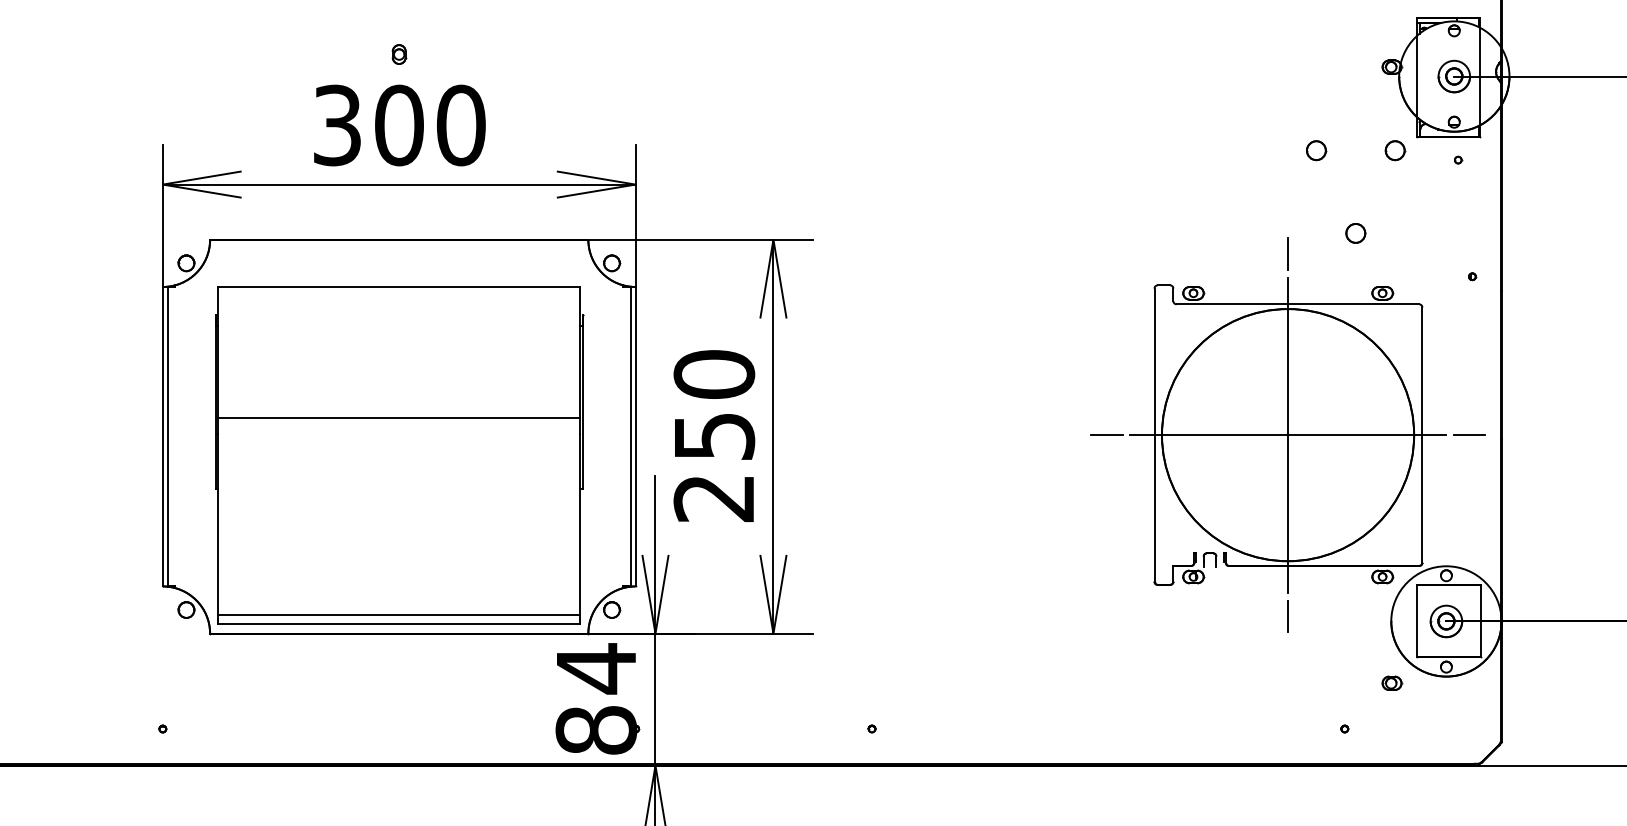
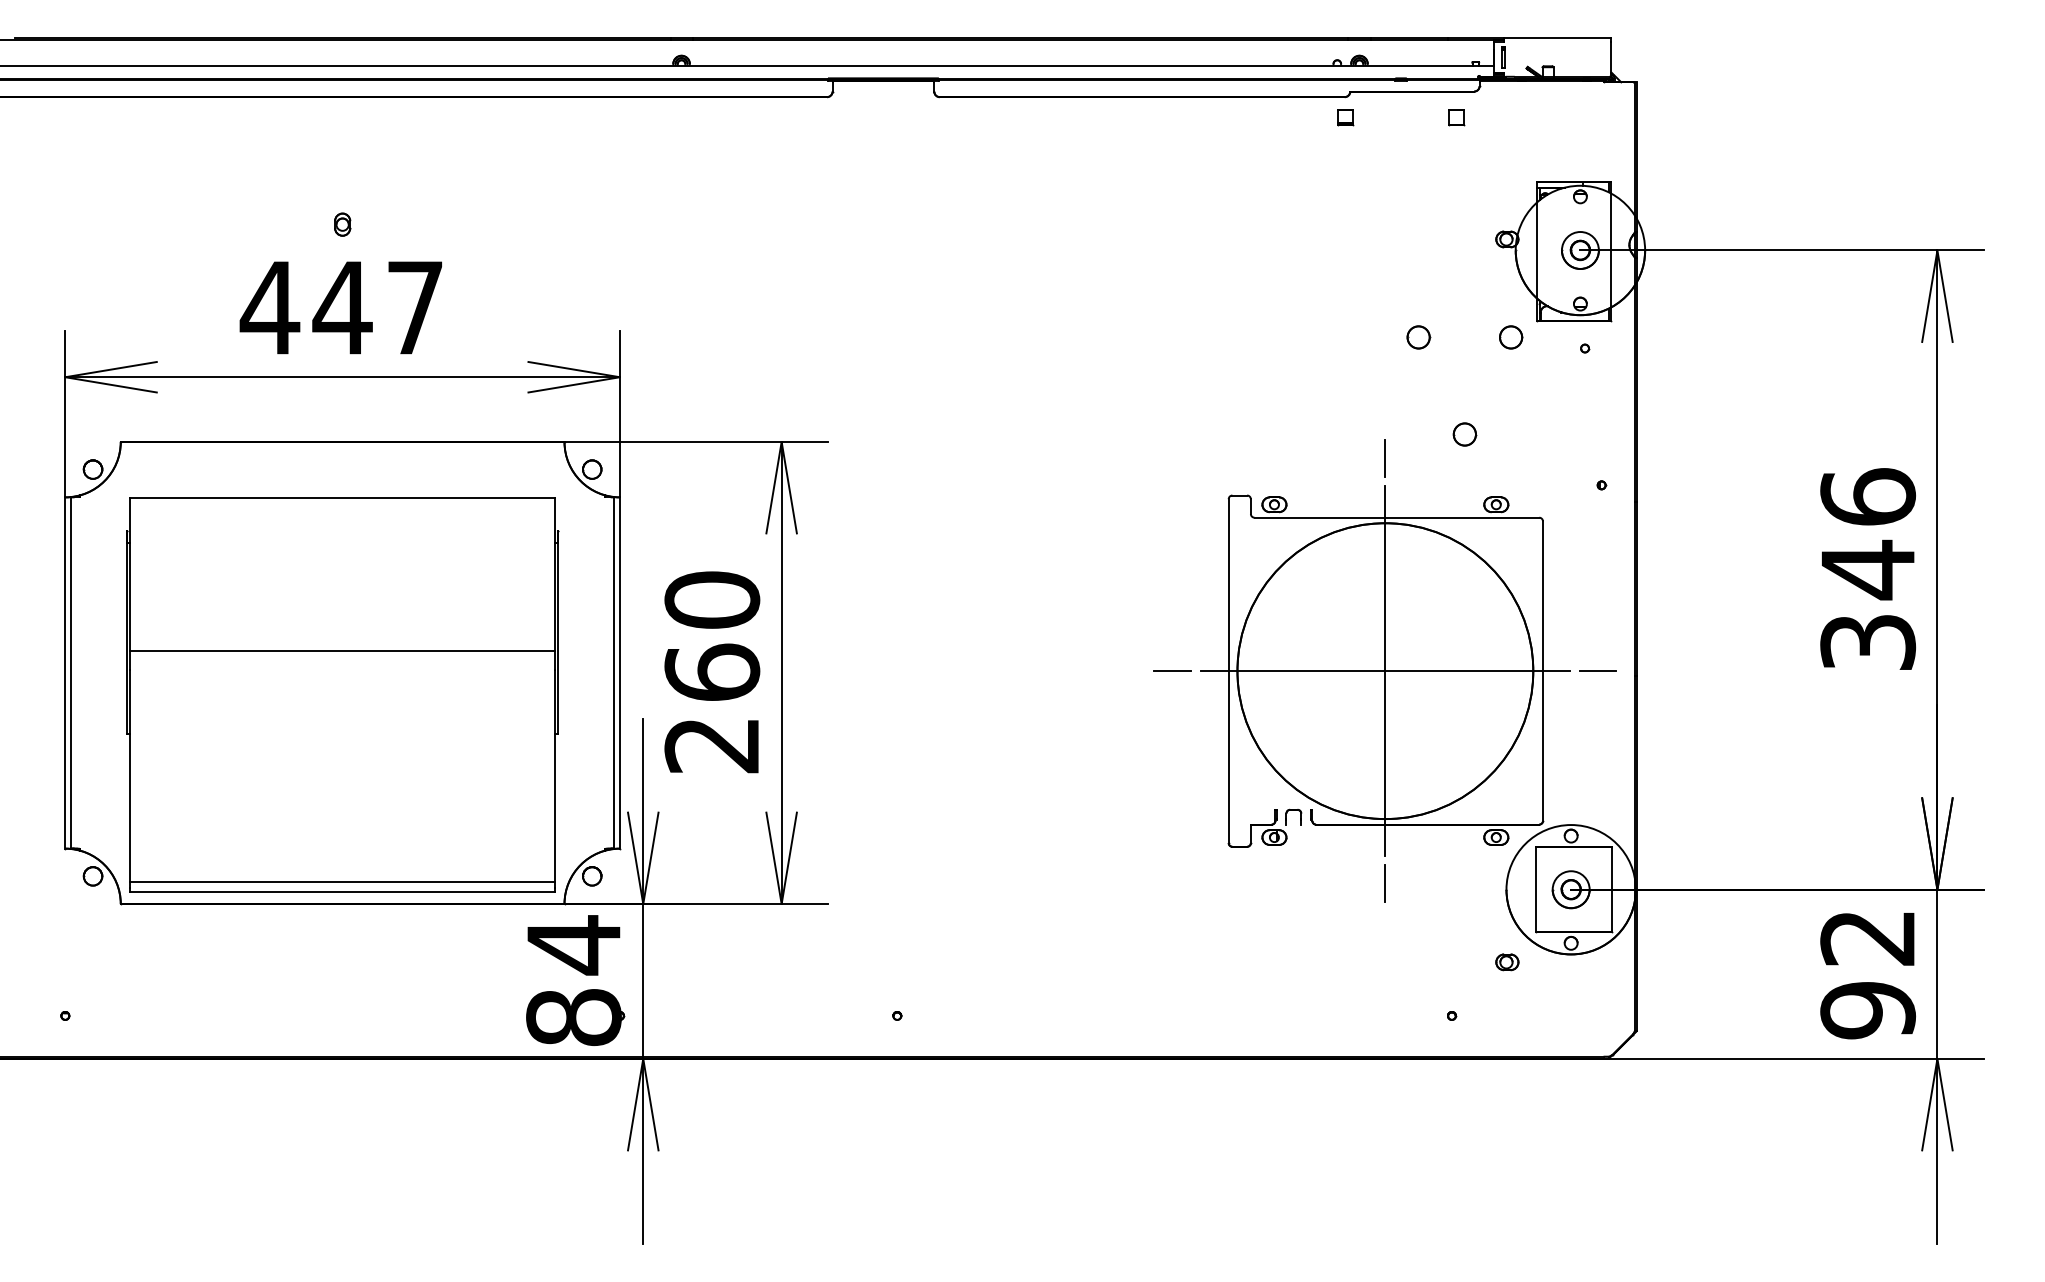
text: (398, 125) -> (341, 307), 300 -> 447
text: (714, 435) -> (712, 671), 250 -> 260

